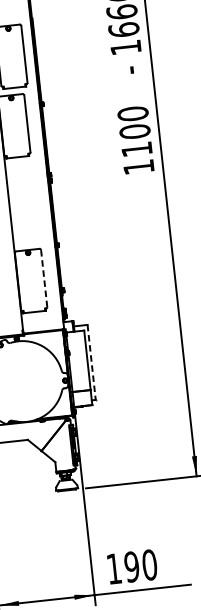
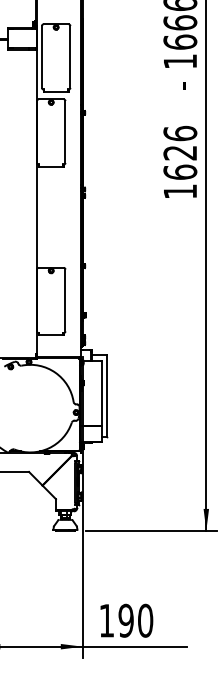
text: (135, 131) -> (180, 152), 1100 -> 1626
line: (44, 278) -> (65, 300), dashed -> solid
line: (91, 362) -> (106, 396), dashed -> solid

